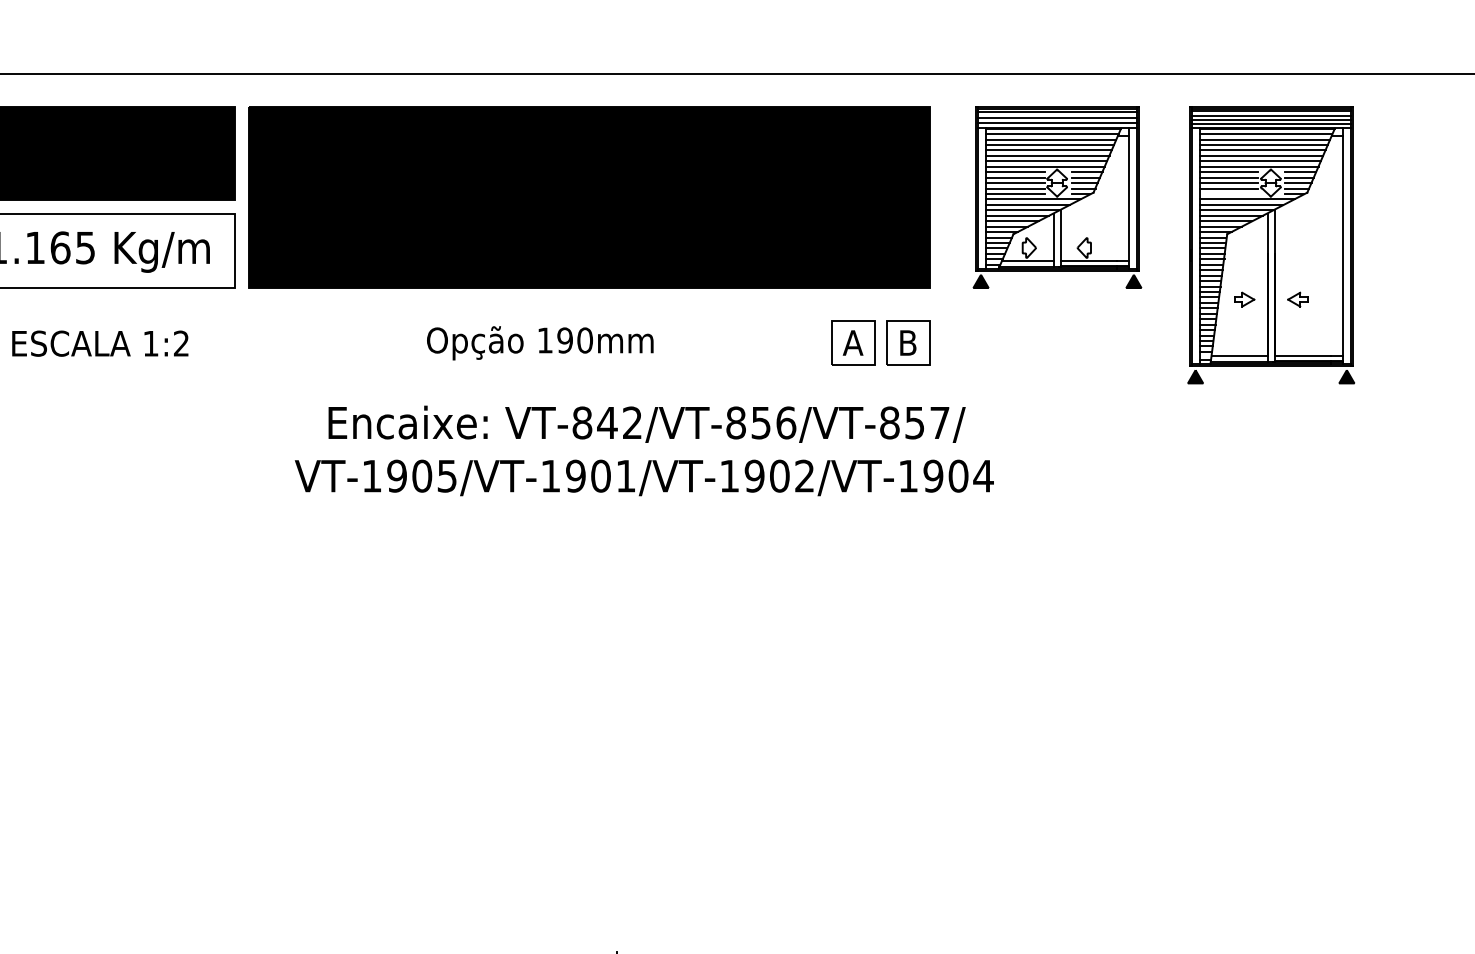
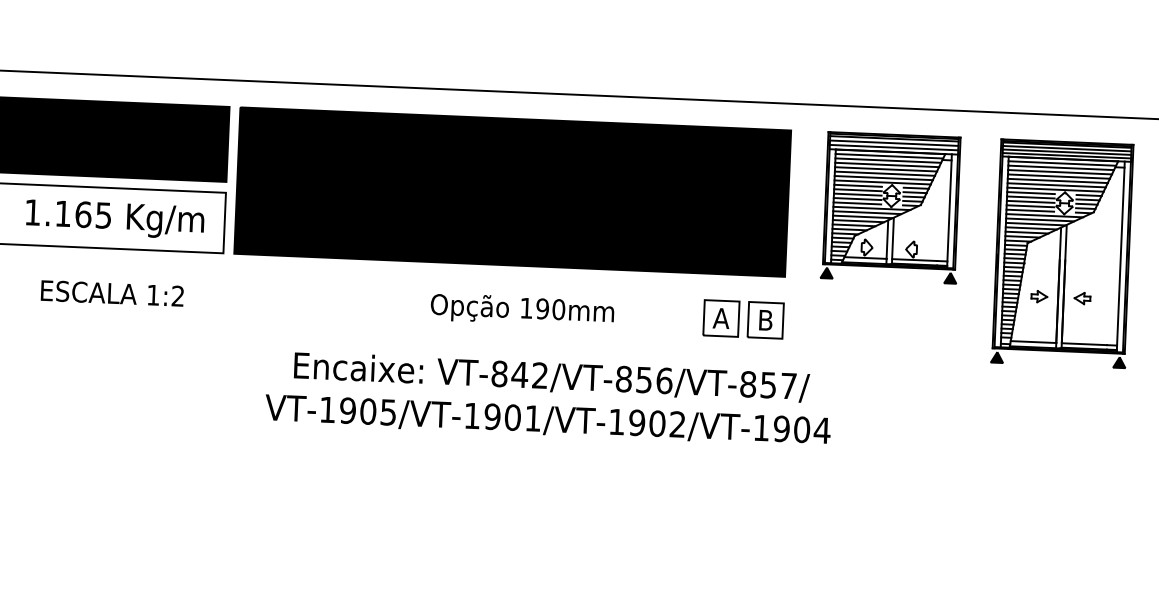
line: (1228, 193) -> (1029, 210), added
text: (540, 343) -> (522, 310), moved

